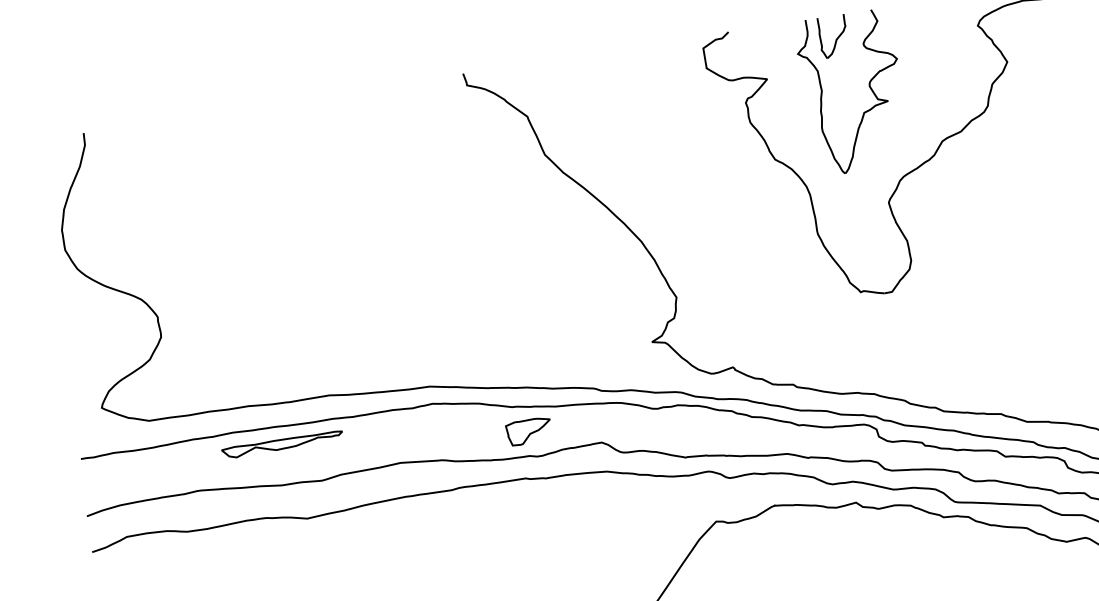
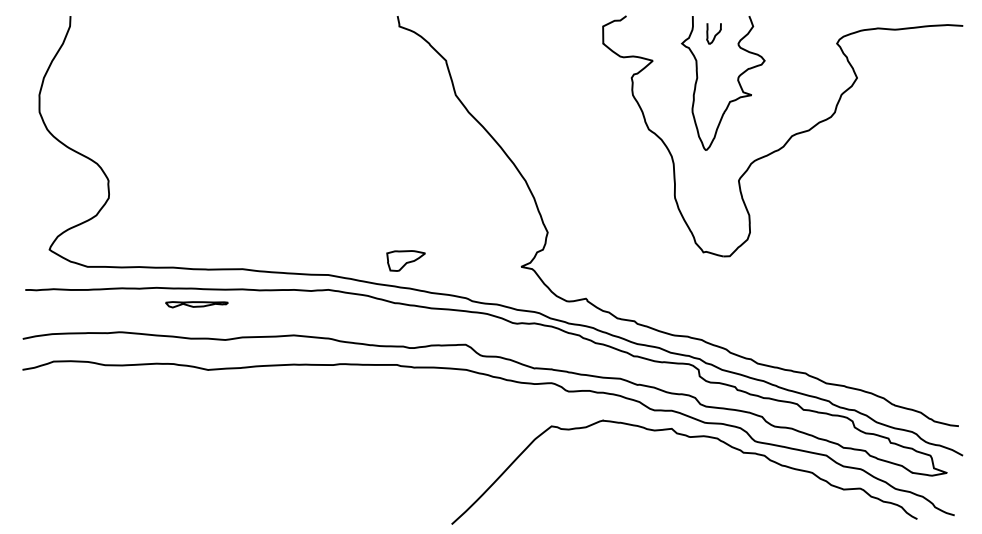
part: (832, 36) -> (713, 33), size x0.6
part: (528, 431) -> (405, 260), moved
part: (282, 444) -> (196, 304), size x0.6

